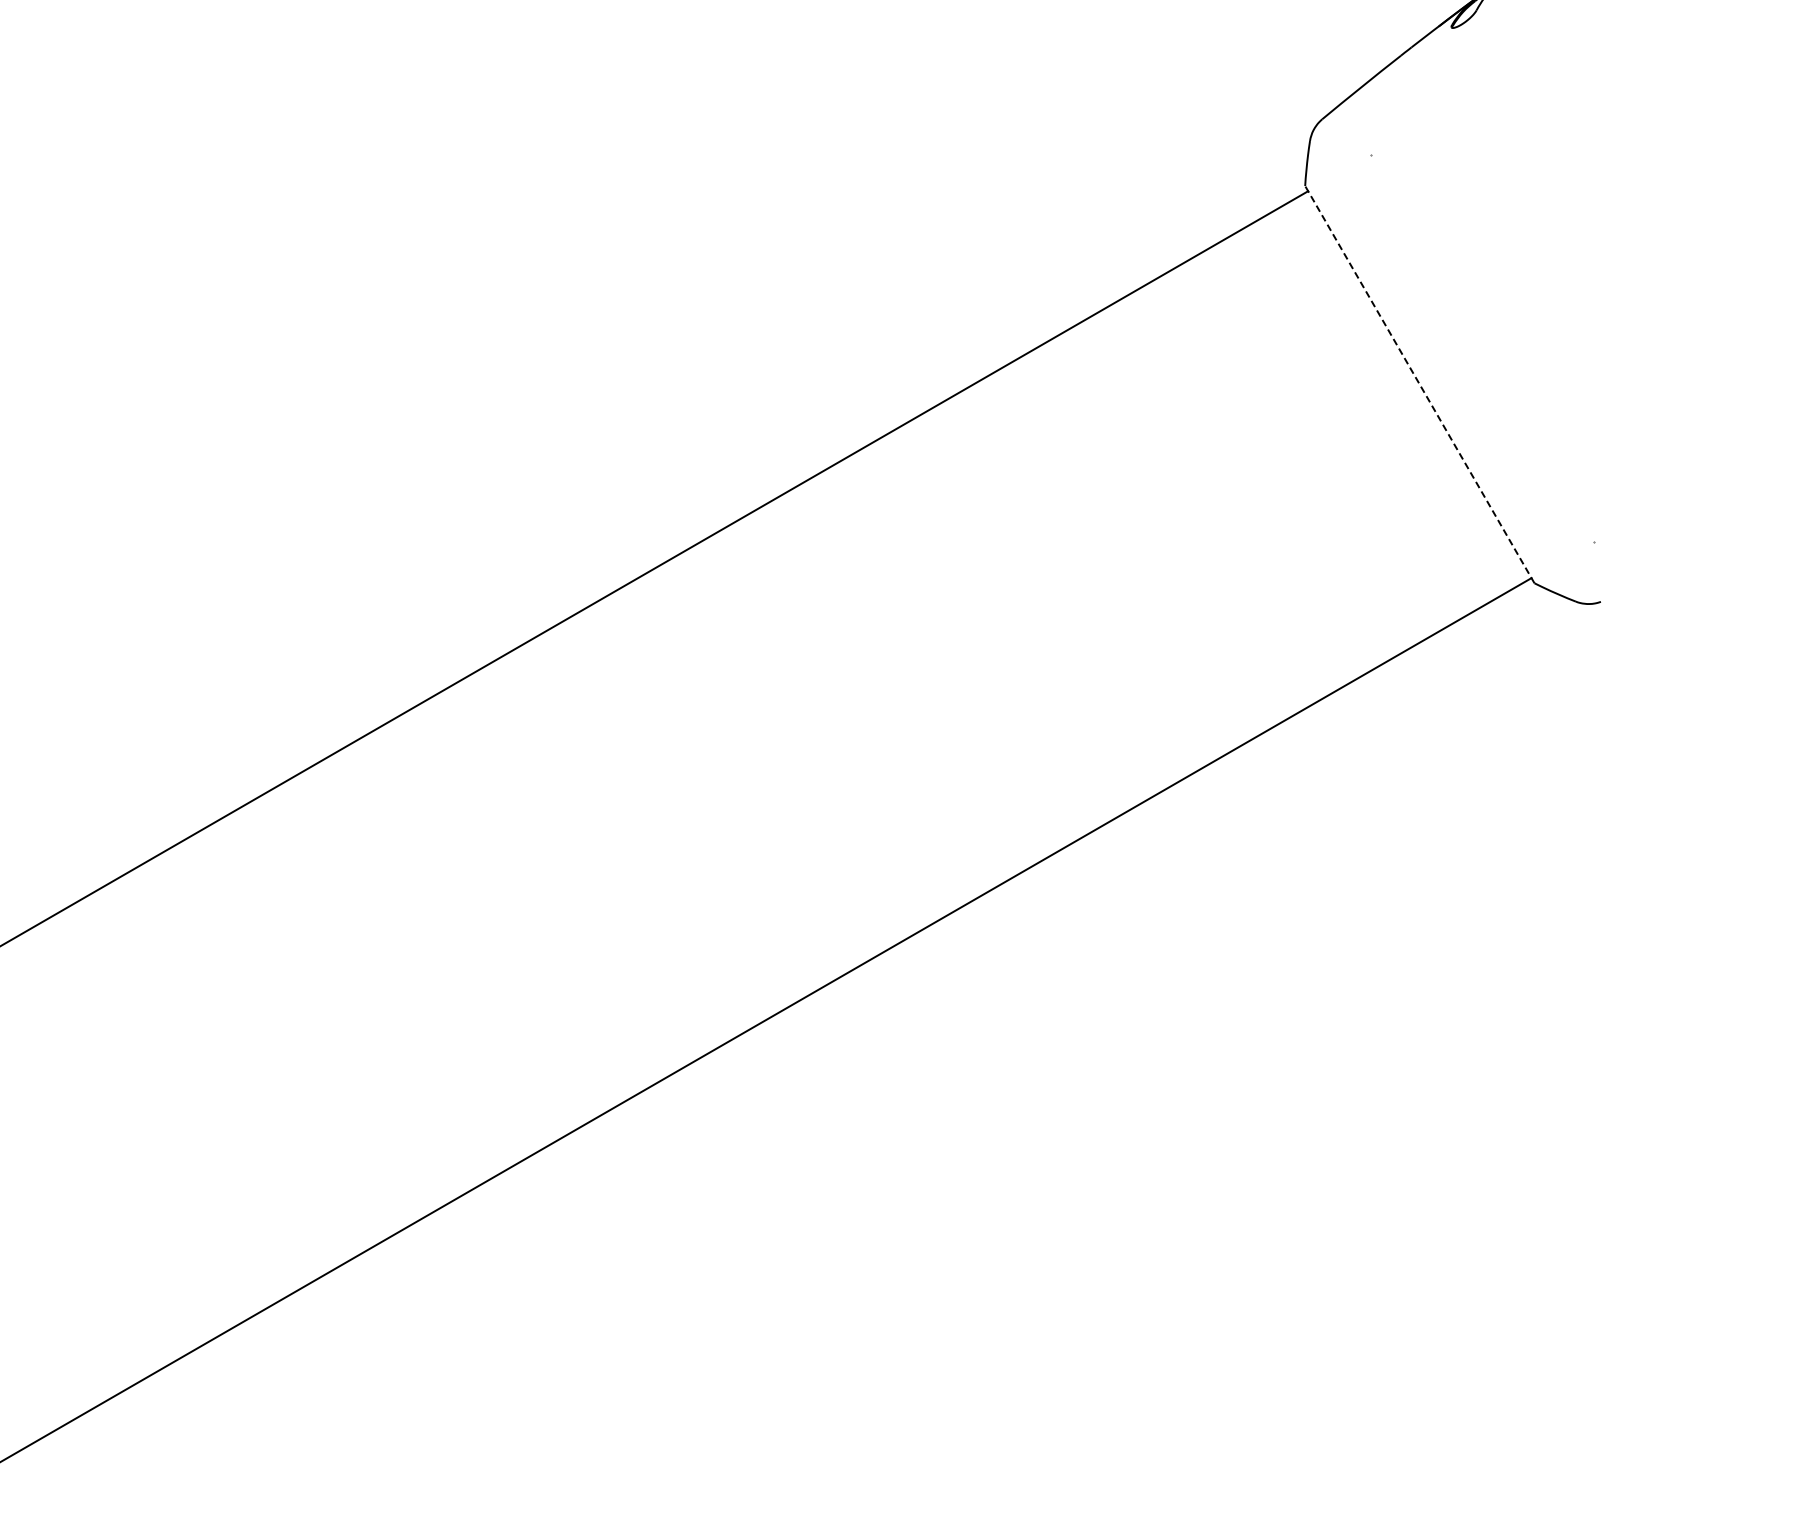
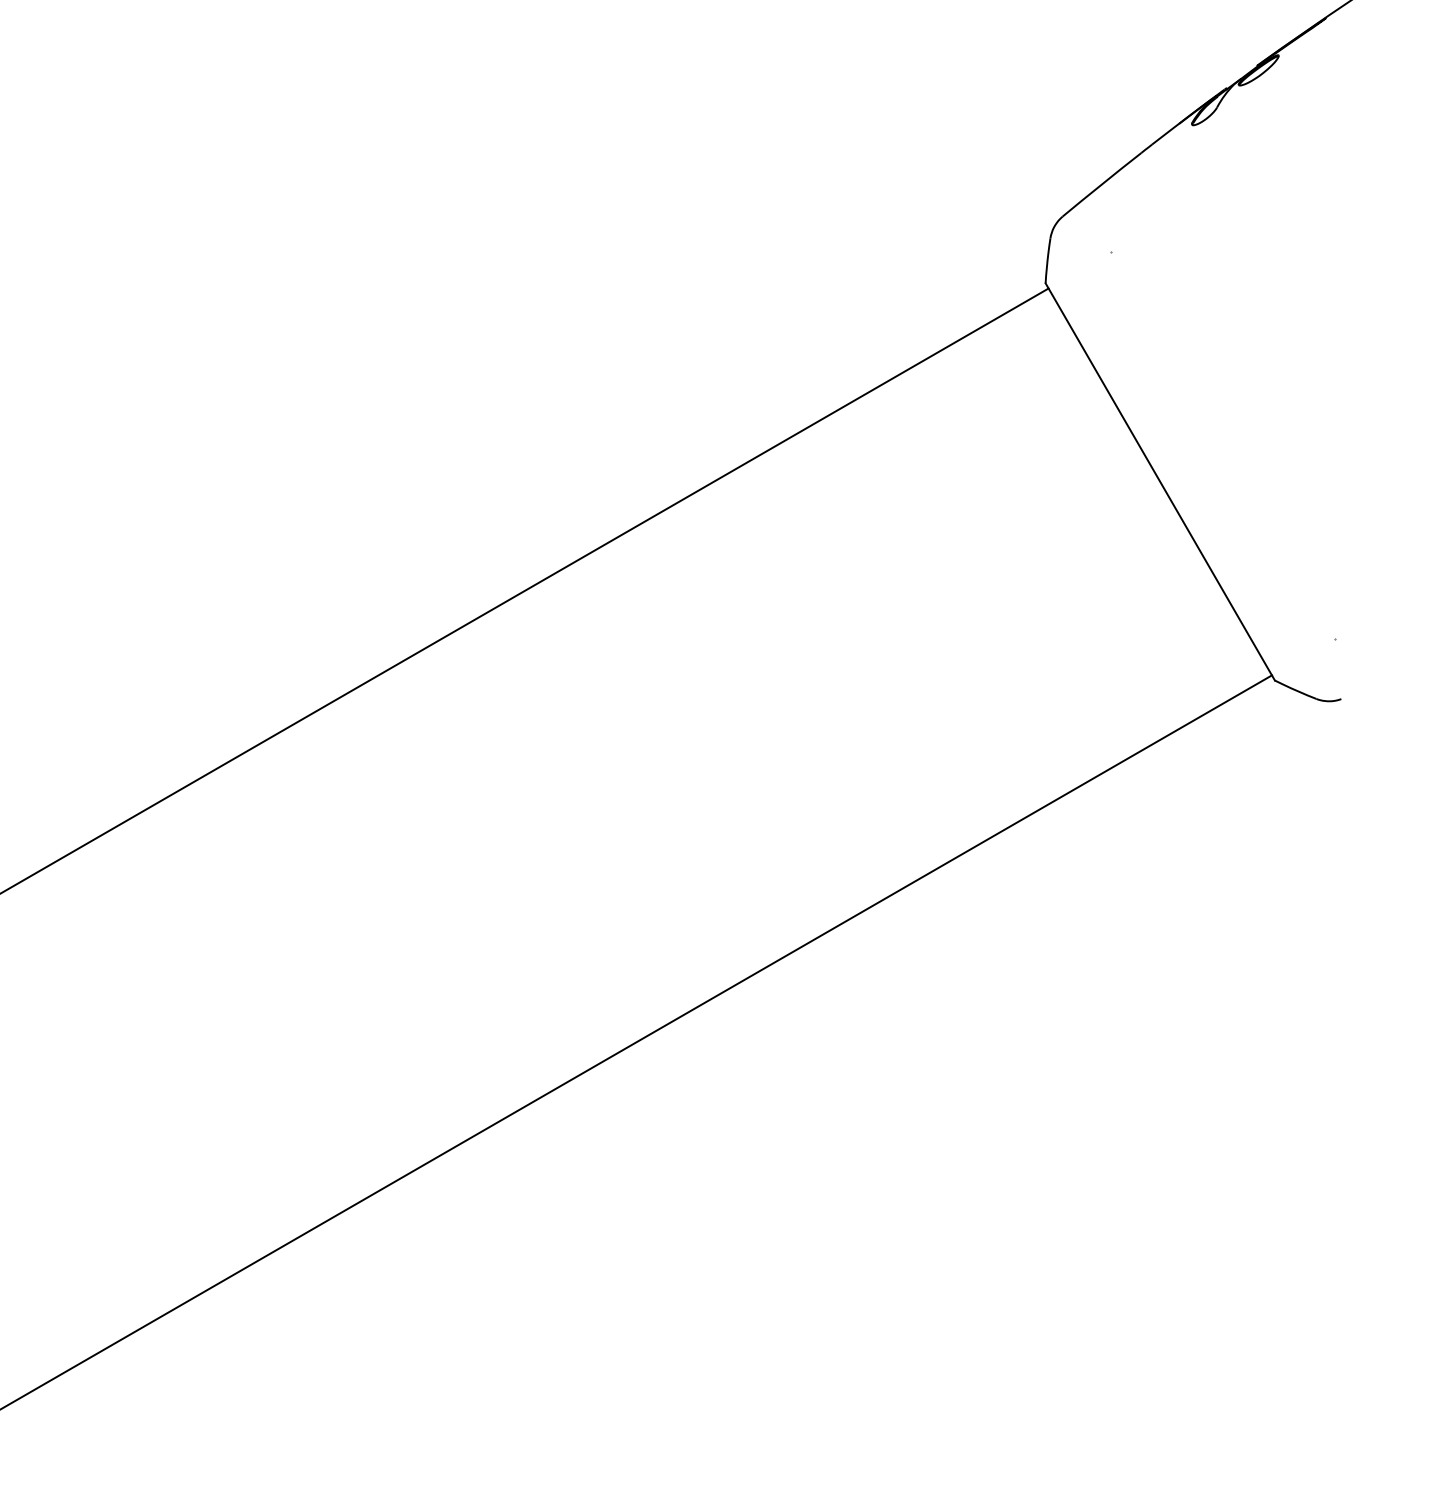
line: (1419, 384) -> (1159, 481), dashed -> solid

